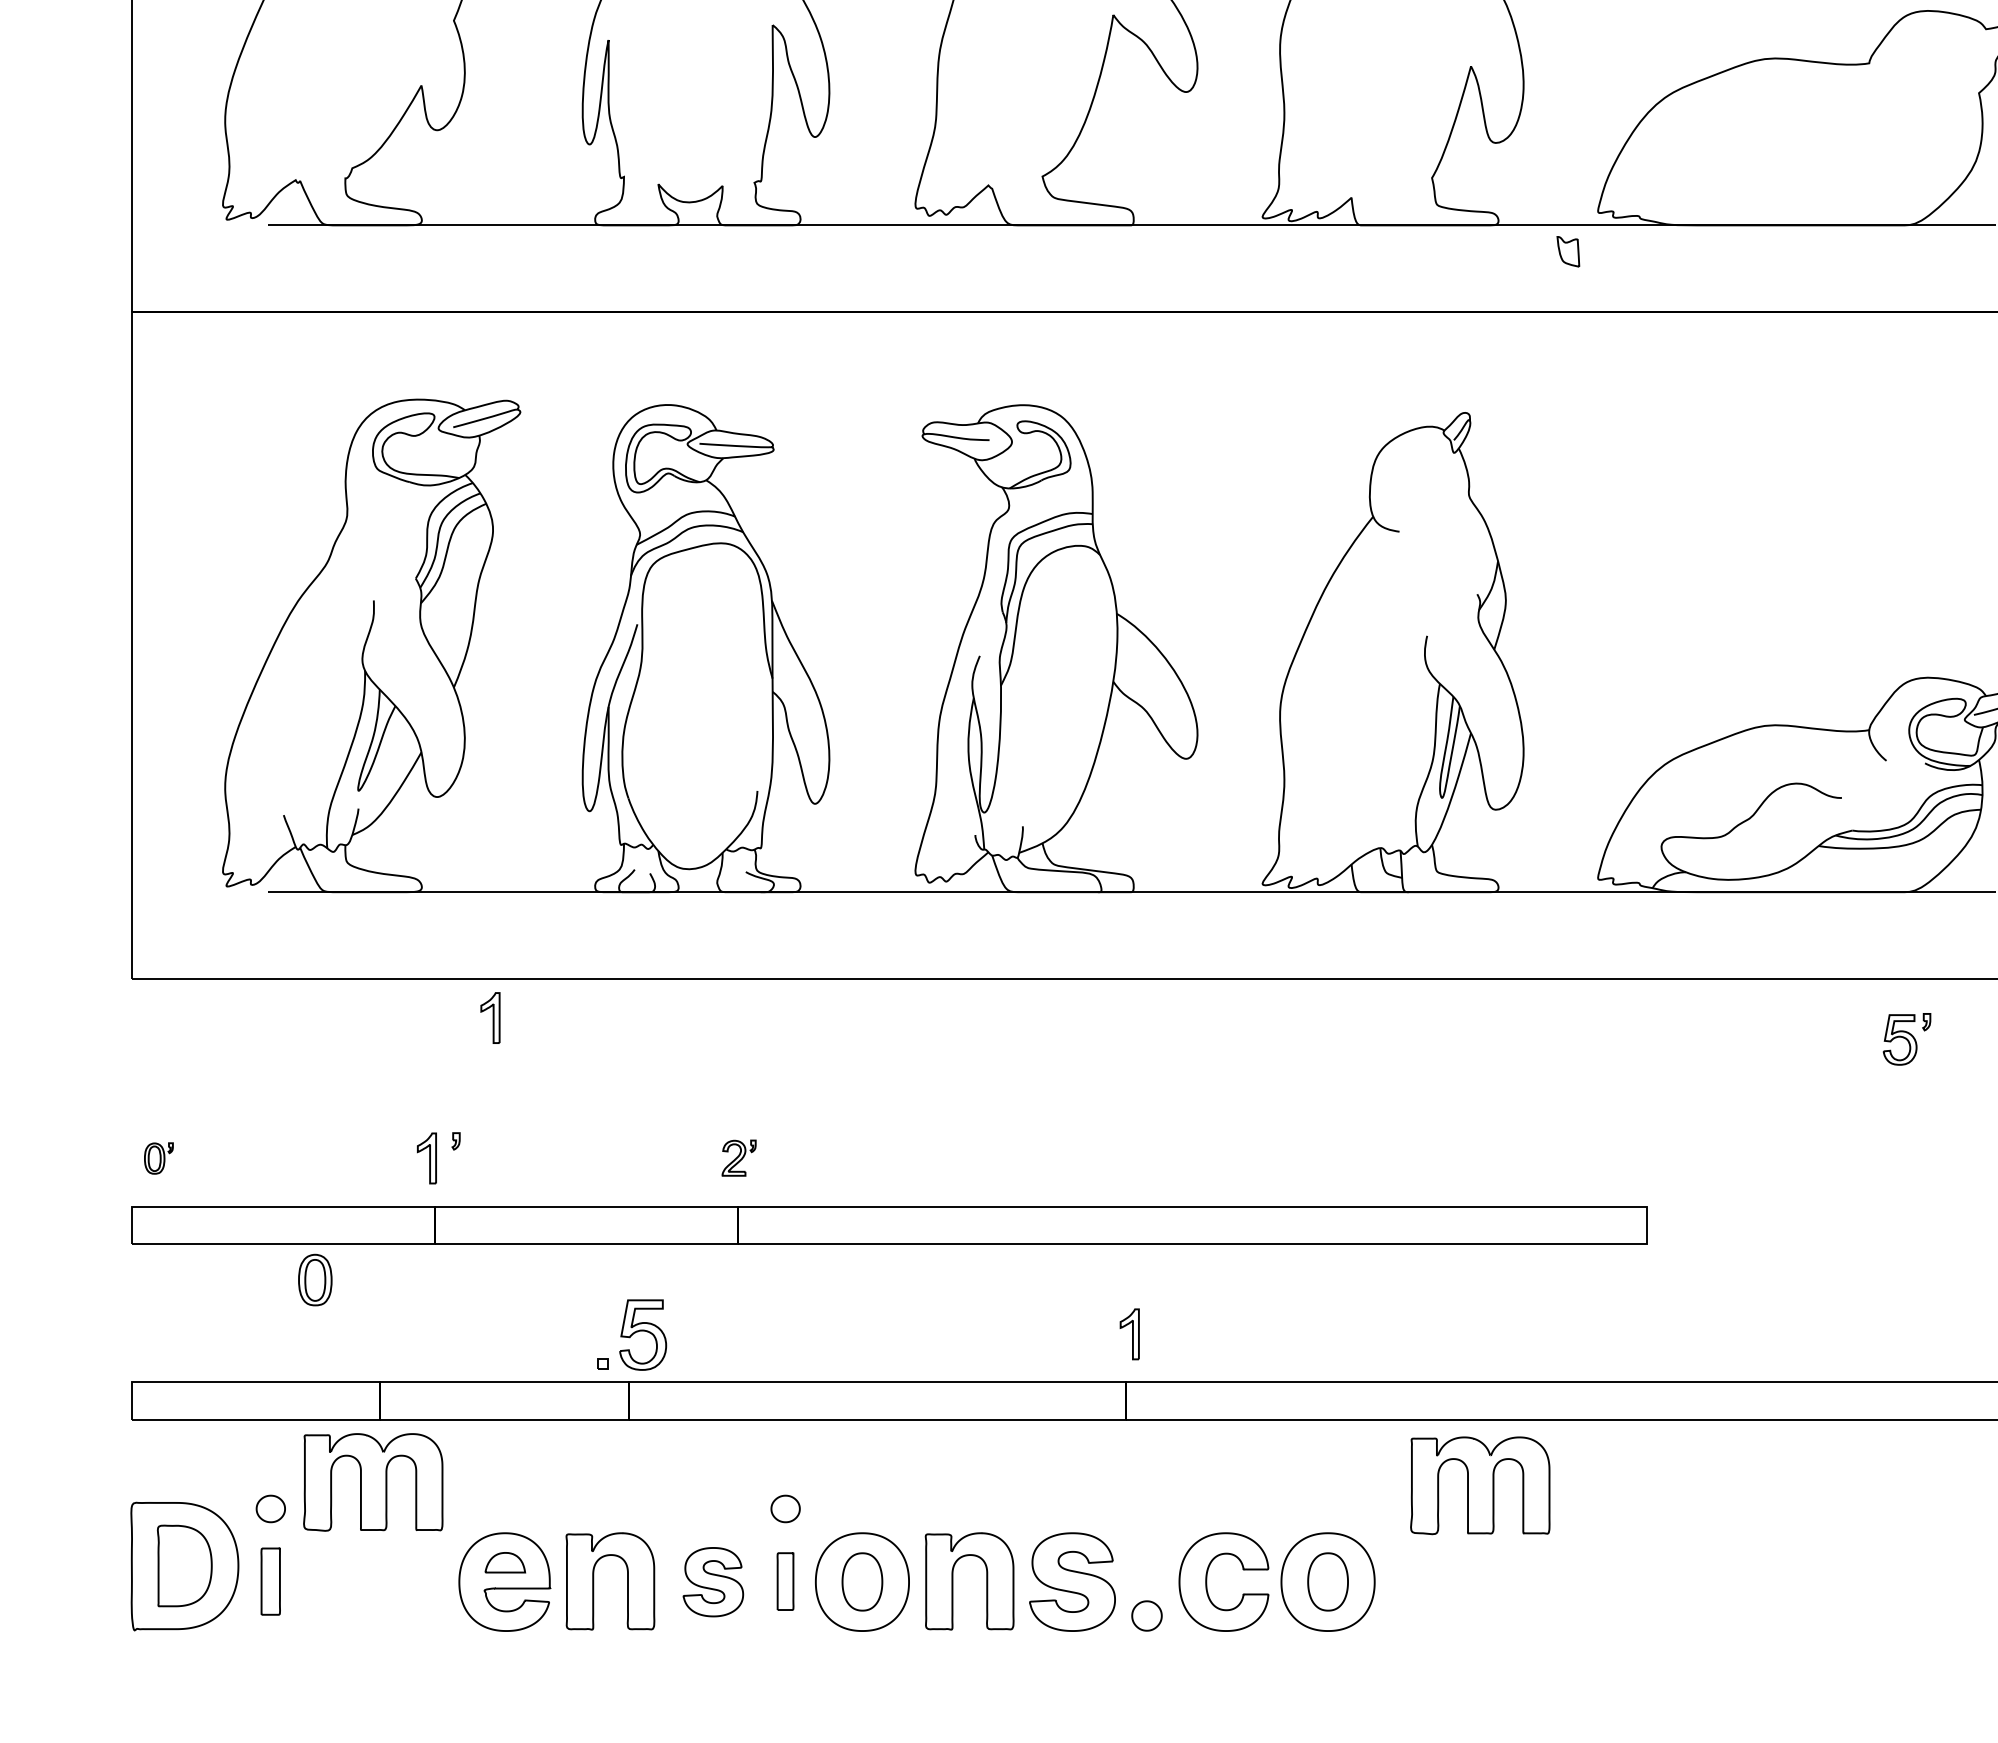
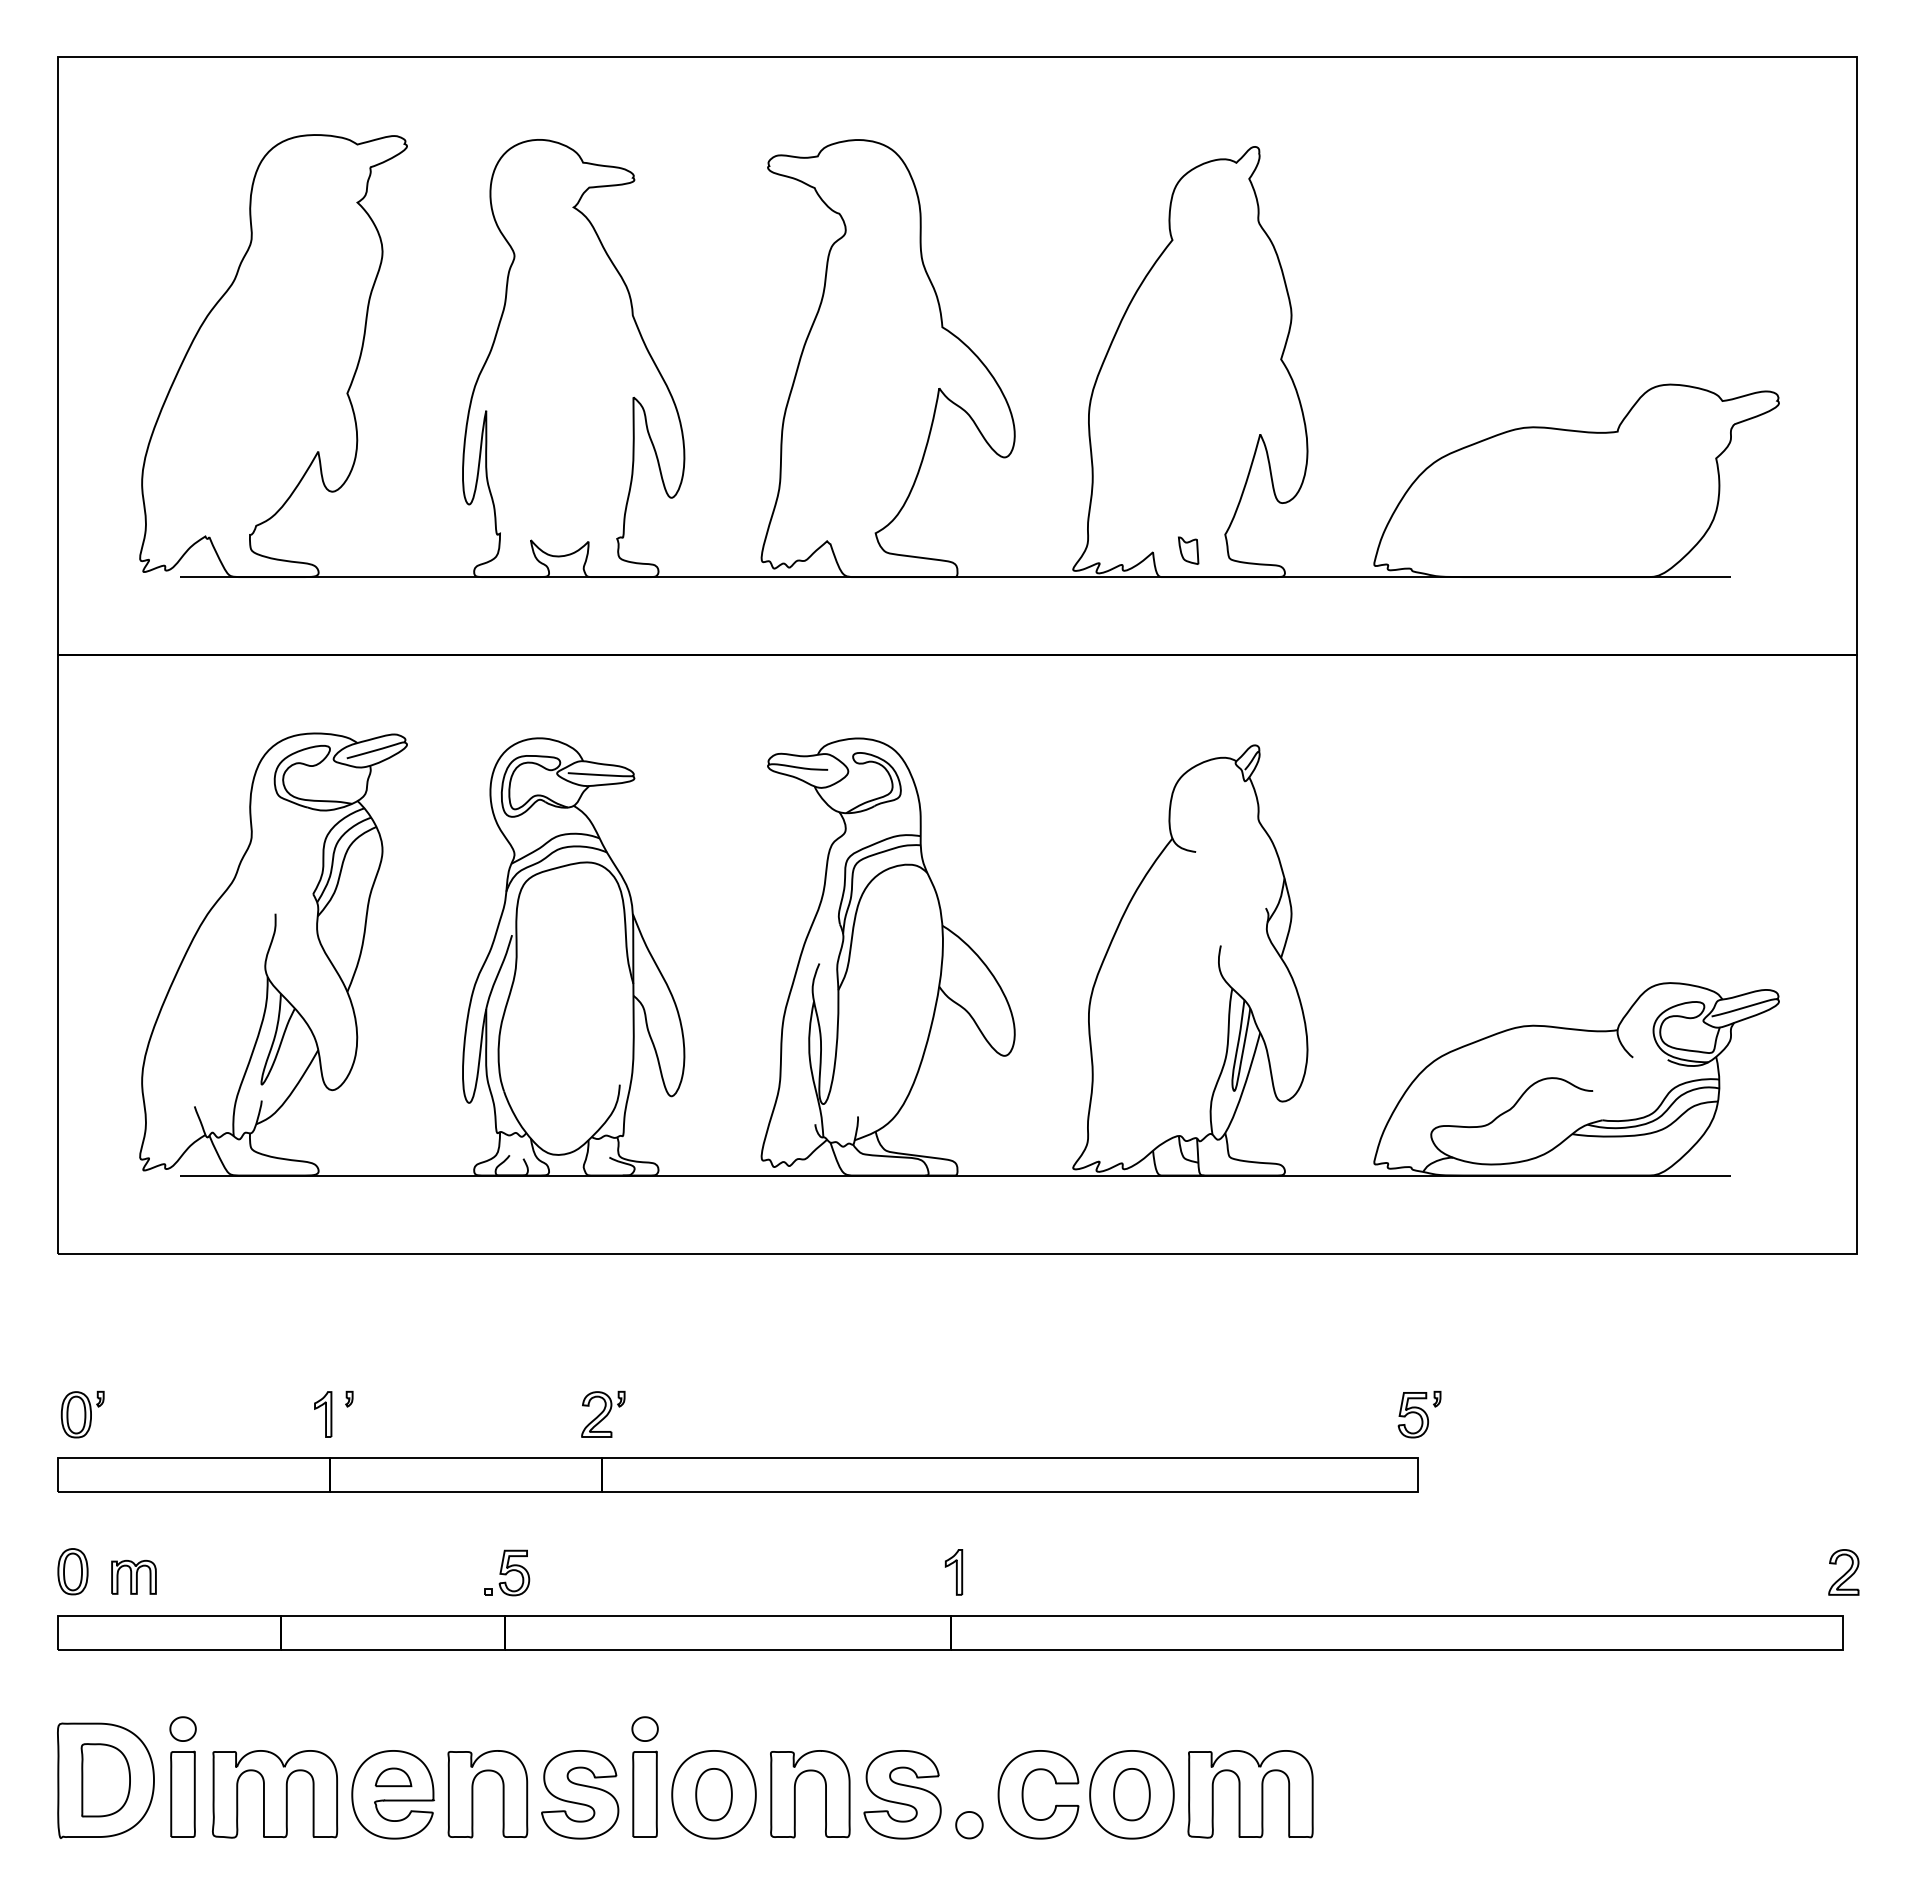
part: (1568, 251) -> (1188, 550), moved
part: (490, 1018) -> (380, 1288), removed
part: (1906, 1039) -> (1419, 1414), moved
part: (739, 1157) -> (603, 1413), size x1.43
part: (158, 1158) -> (82, 1414), size x1.67
part: (314, 1279) -> (72, 1571), moved
part: (632, 1334) -> (507, 1572), size x0.71
part: (215, 1338) -> (133, 1576), added
part: (373, 1482) -> (275, 1794), moved
part: (1480, 1485) -> (1250, 1794), moved
part: (270, 1580) -> (182, 1793), size x1.43
part: (784, 1580) -> (644, 1793), size x1.67
part: (713, 1581) -> (580, 1794), size x1.43

